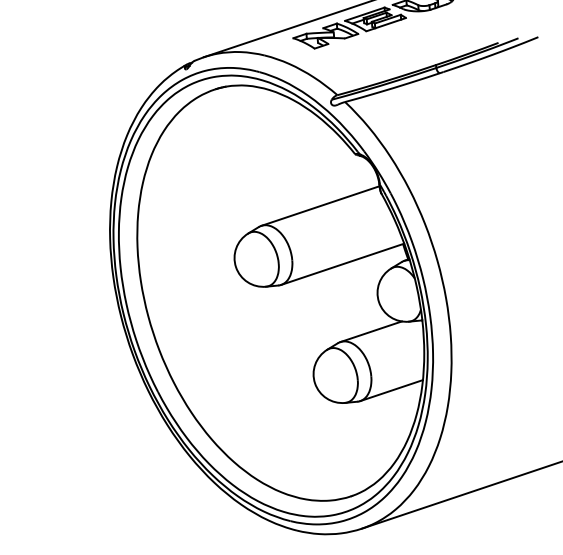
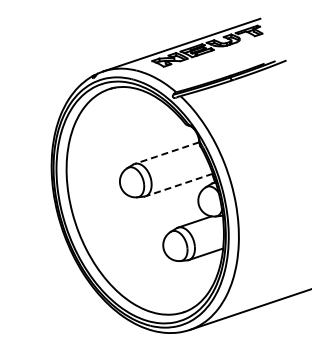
line: (319, 206) -> (166, 153), solid -> dashed
line: (343, 265) -> (179, 185), solid -> dashed

